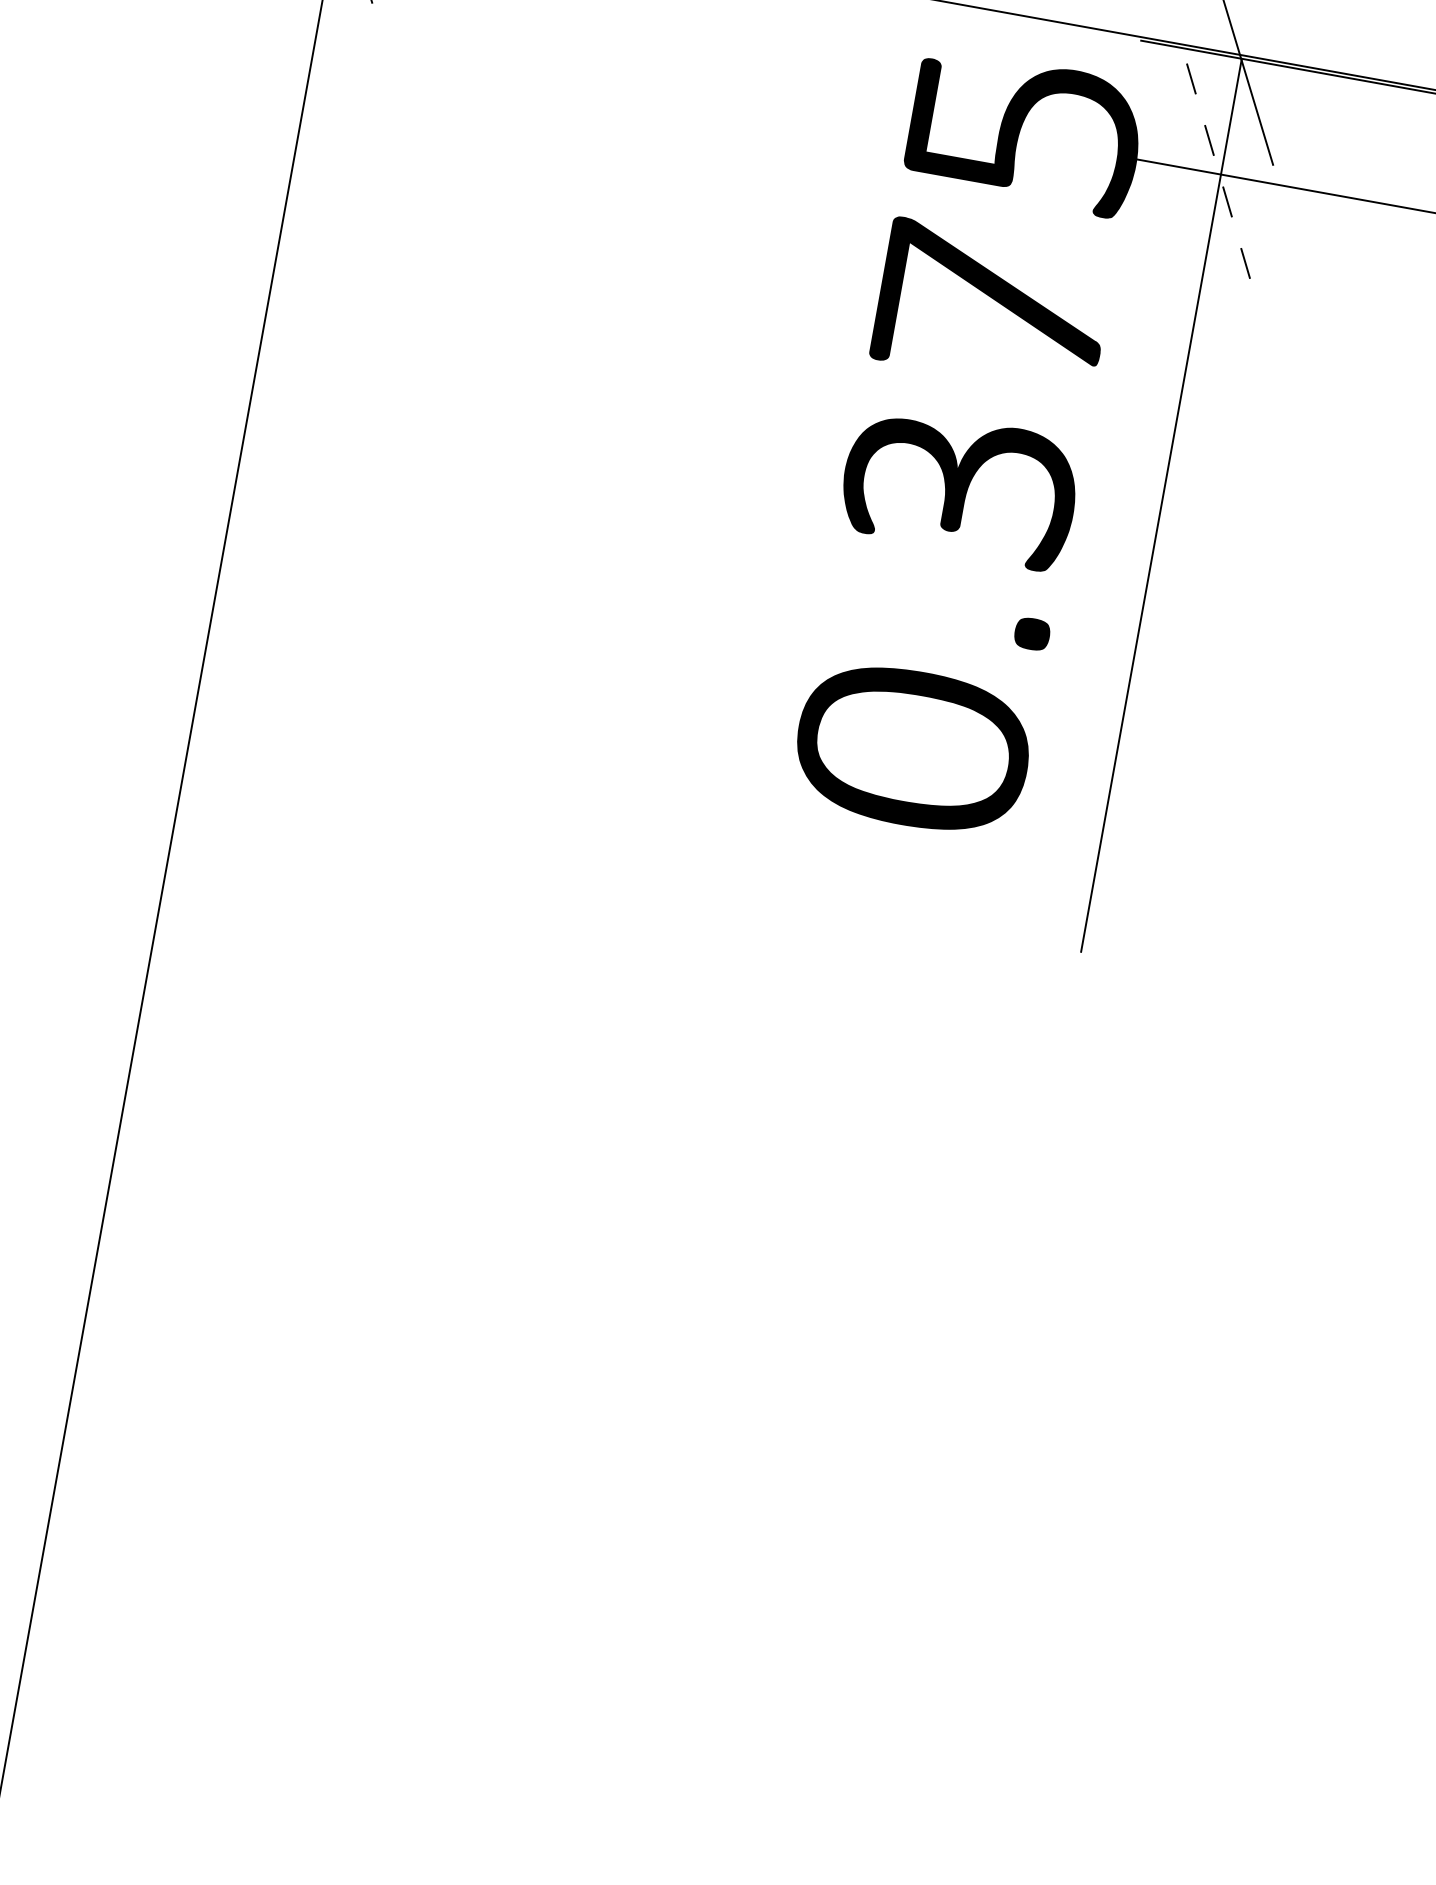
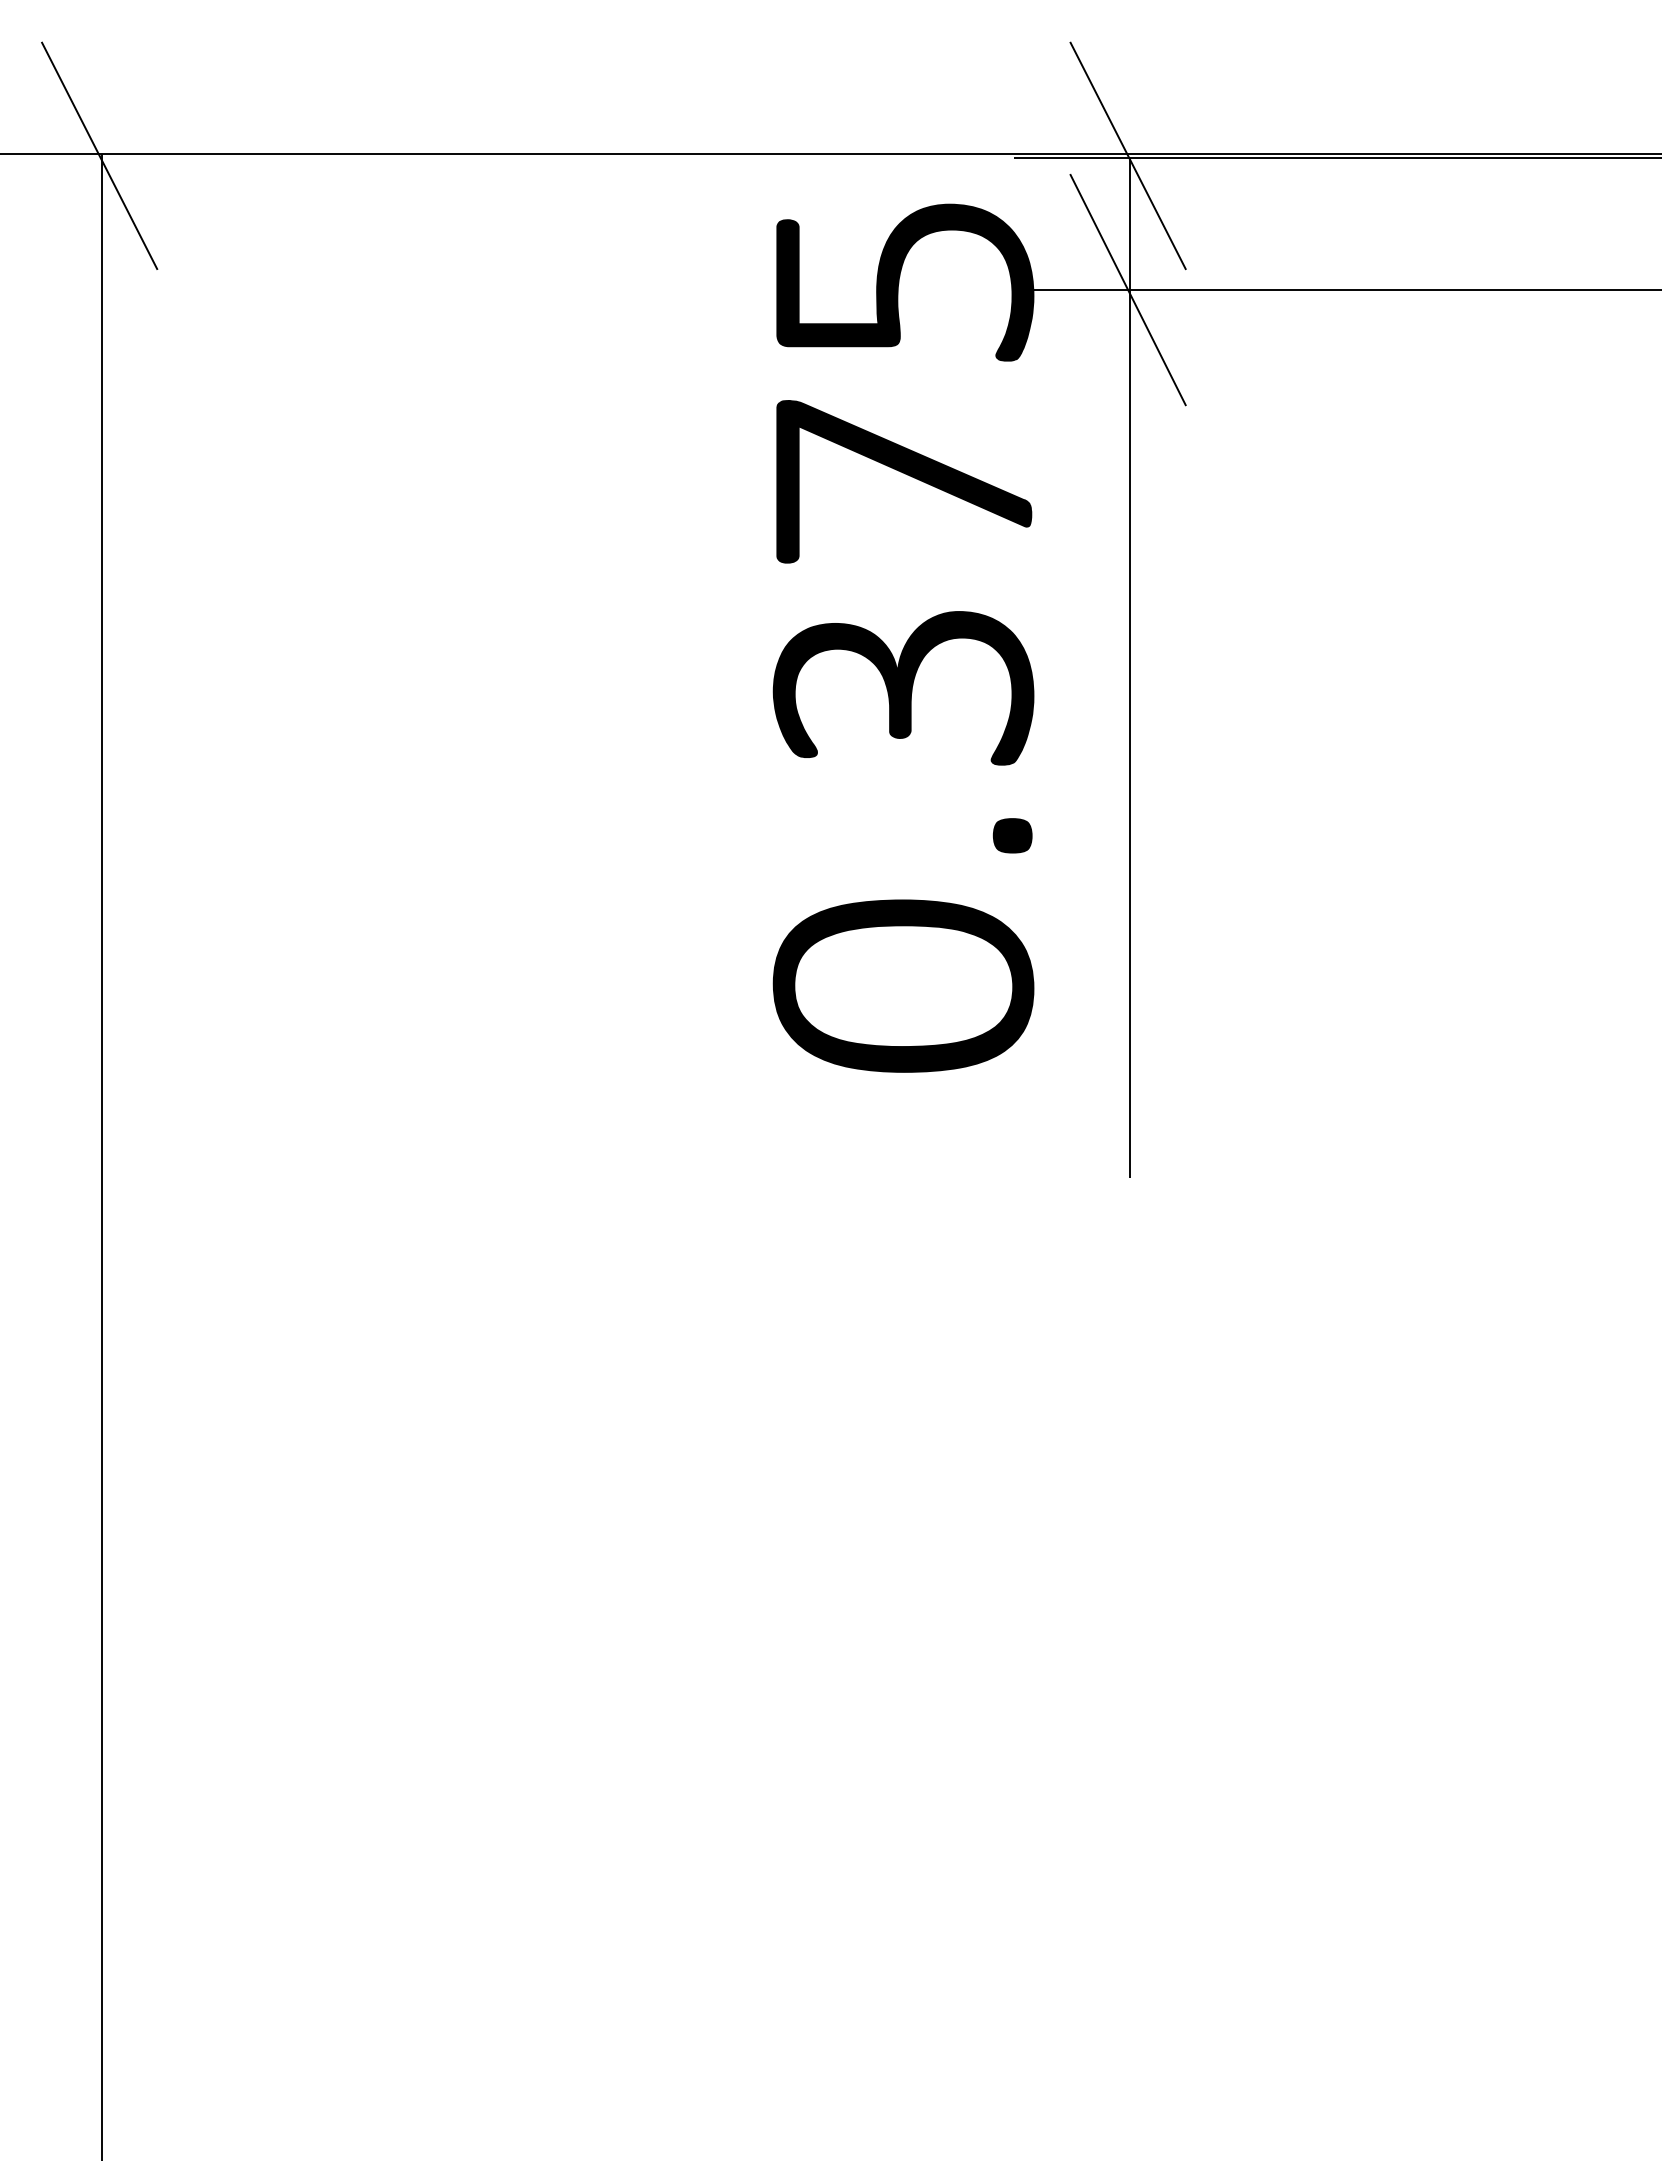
line: (1219, 174) -> (1128, 290), dashed -> solid

